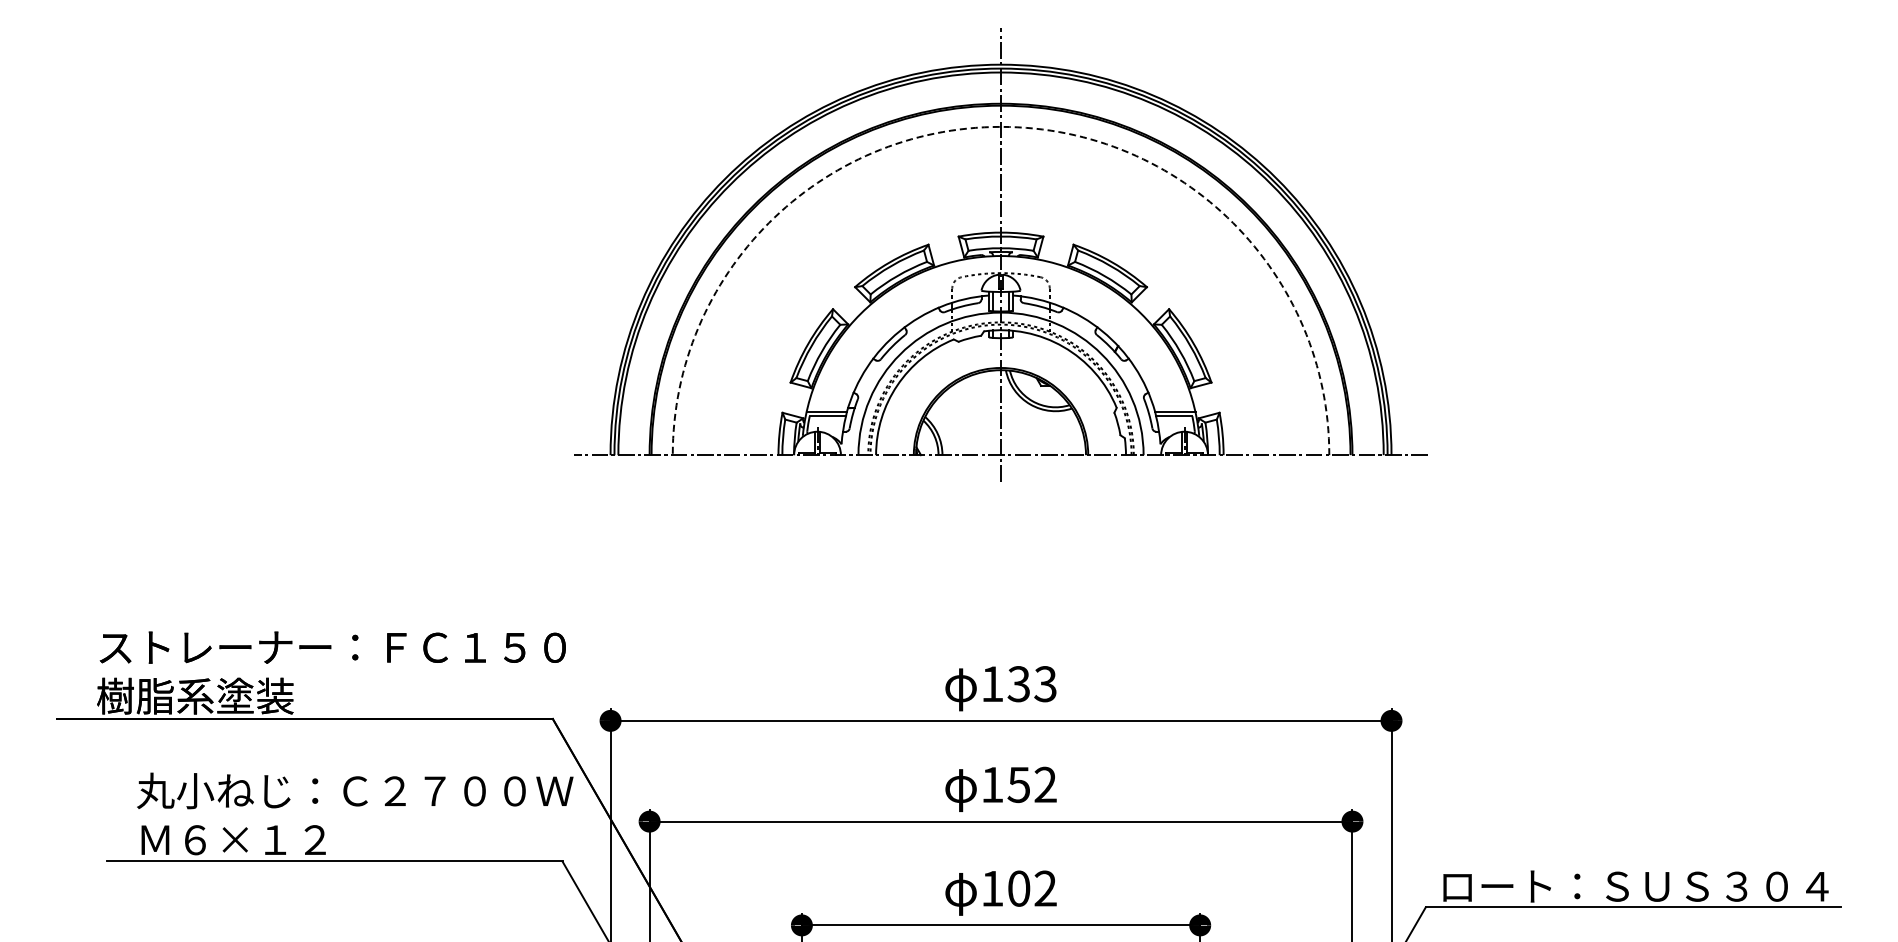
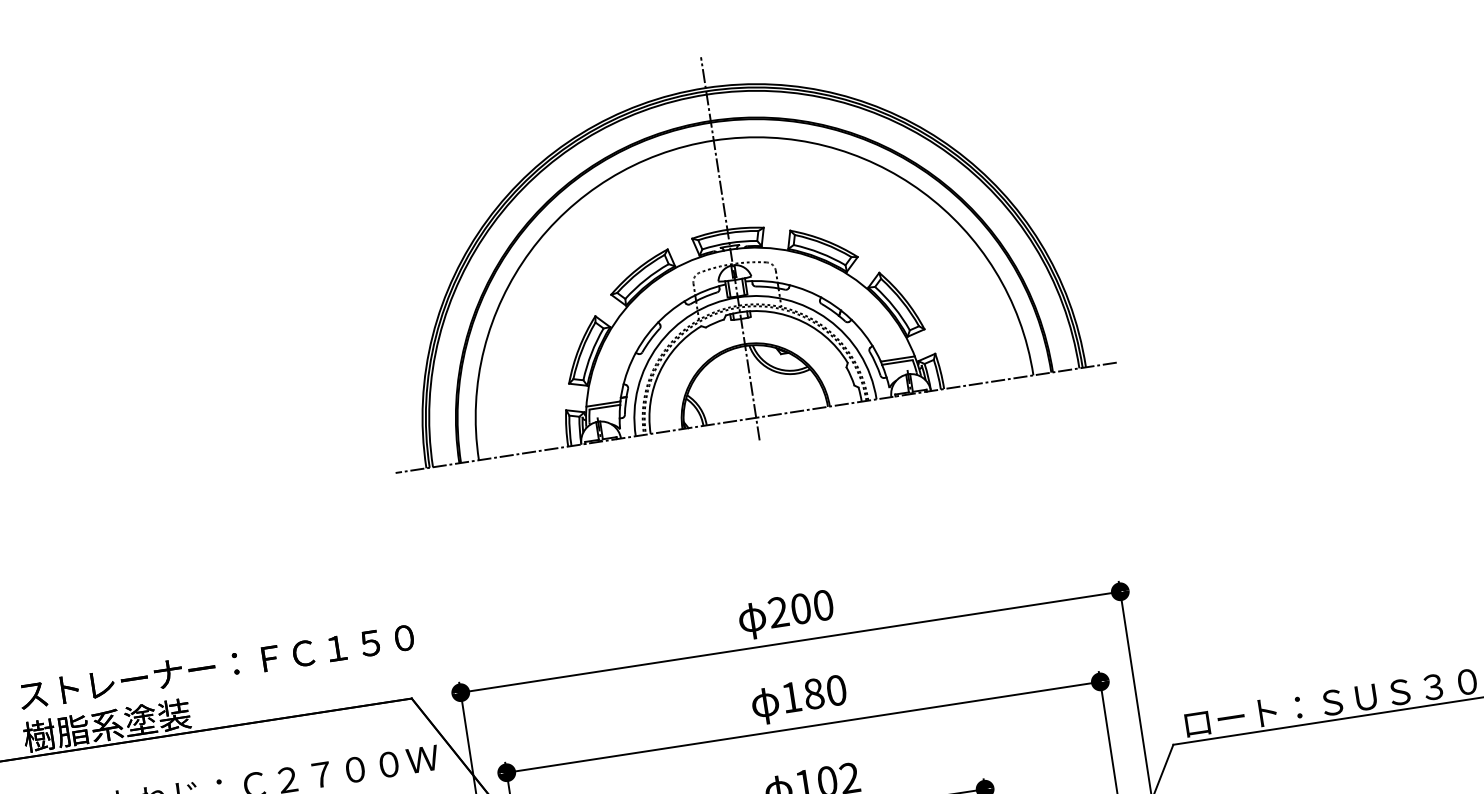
arc: (1001, 126) -> (714, 140), dashed -> solid
text: (1018, 684) -> (800, 609), 133 -> 200
text: (1031, 784) -> (824, 692), 152 -> 180

